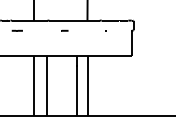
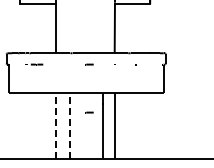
part: (64, 74) -> (89, 112), added
line: (34, 85) -> (55, 125), solid -> dashed
line: (46, 85) -> (69, 125), solid -> dashed

